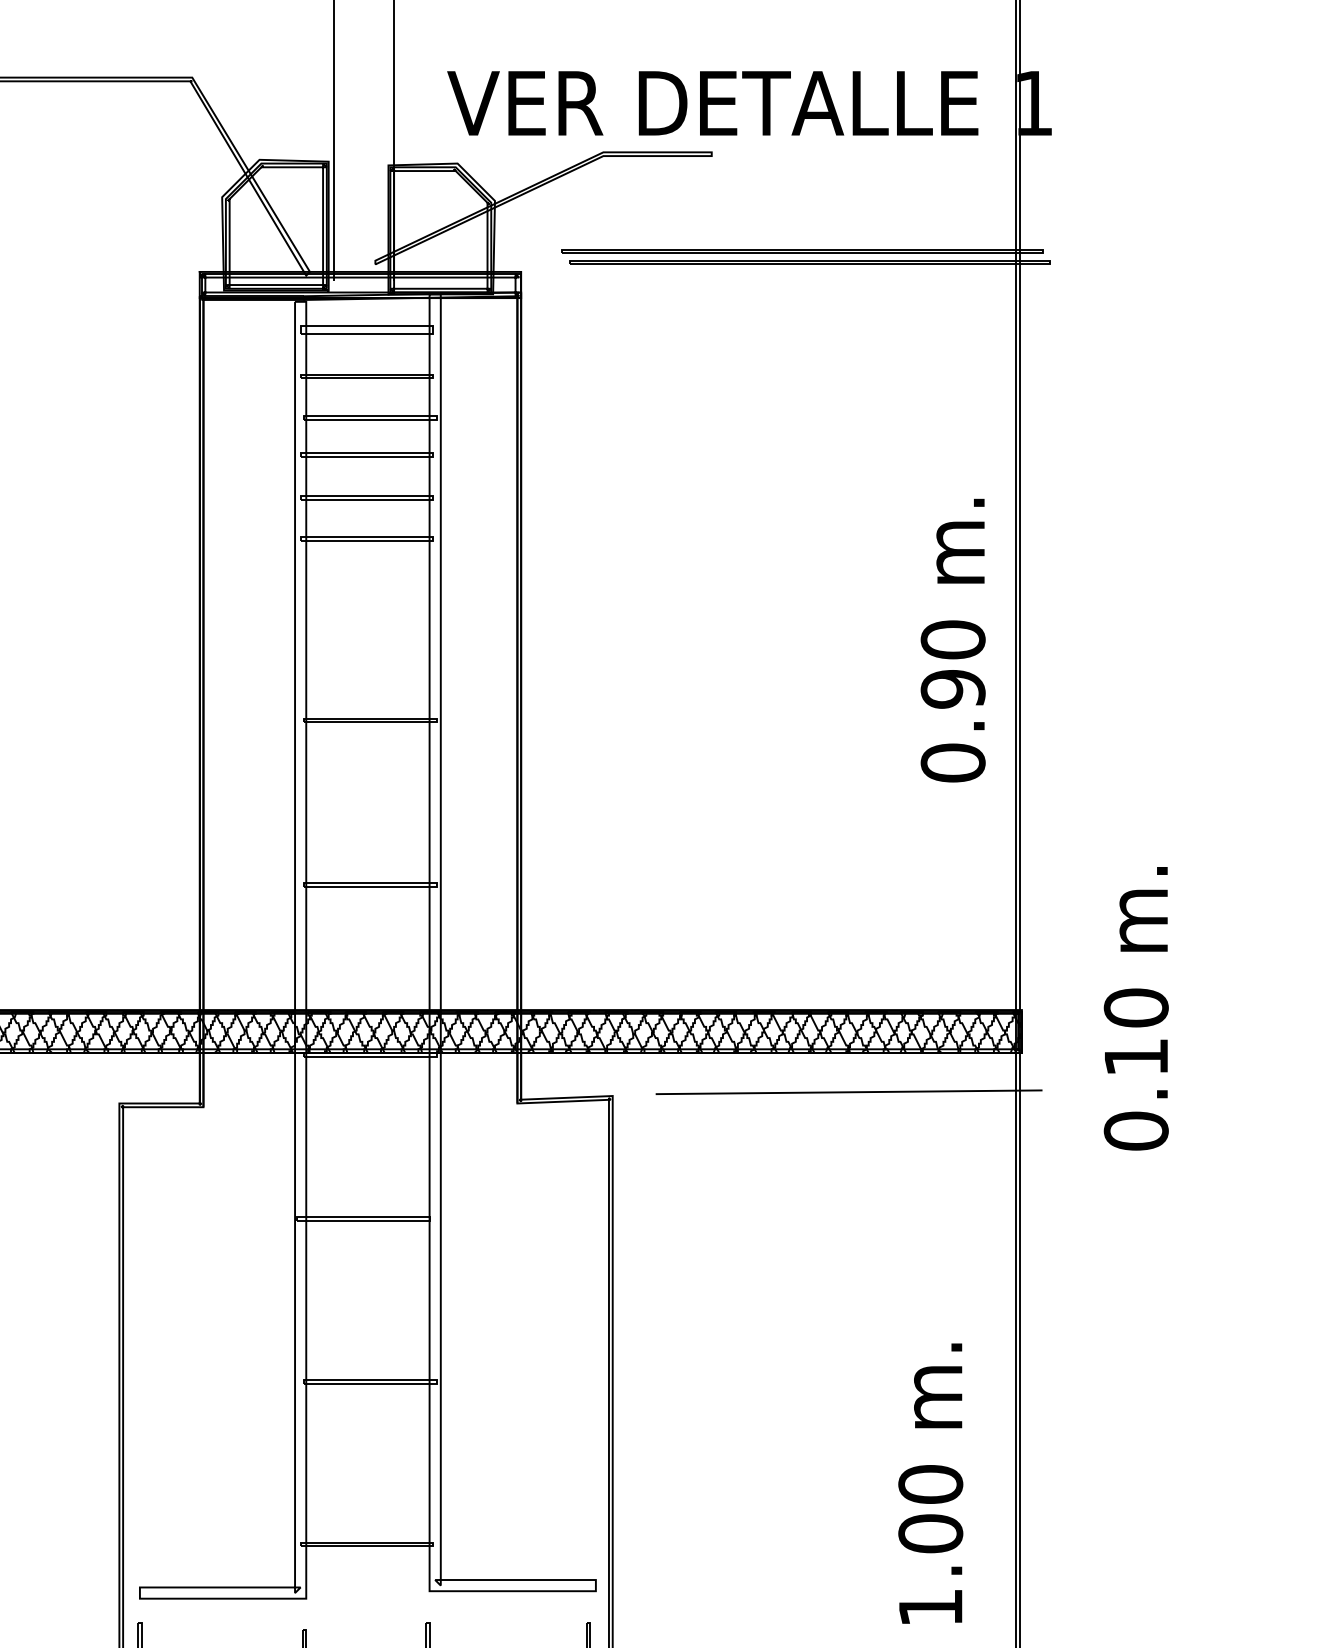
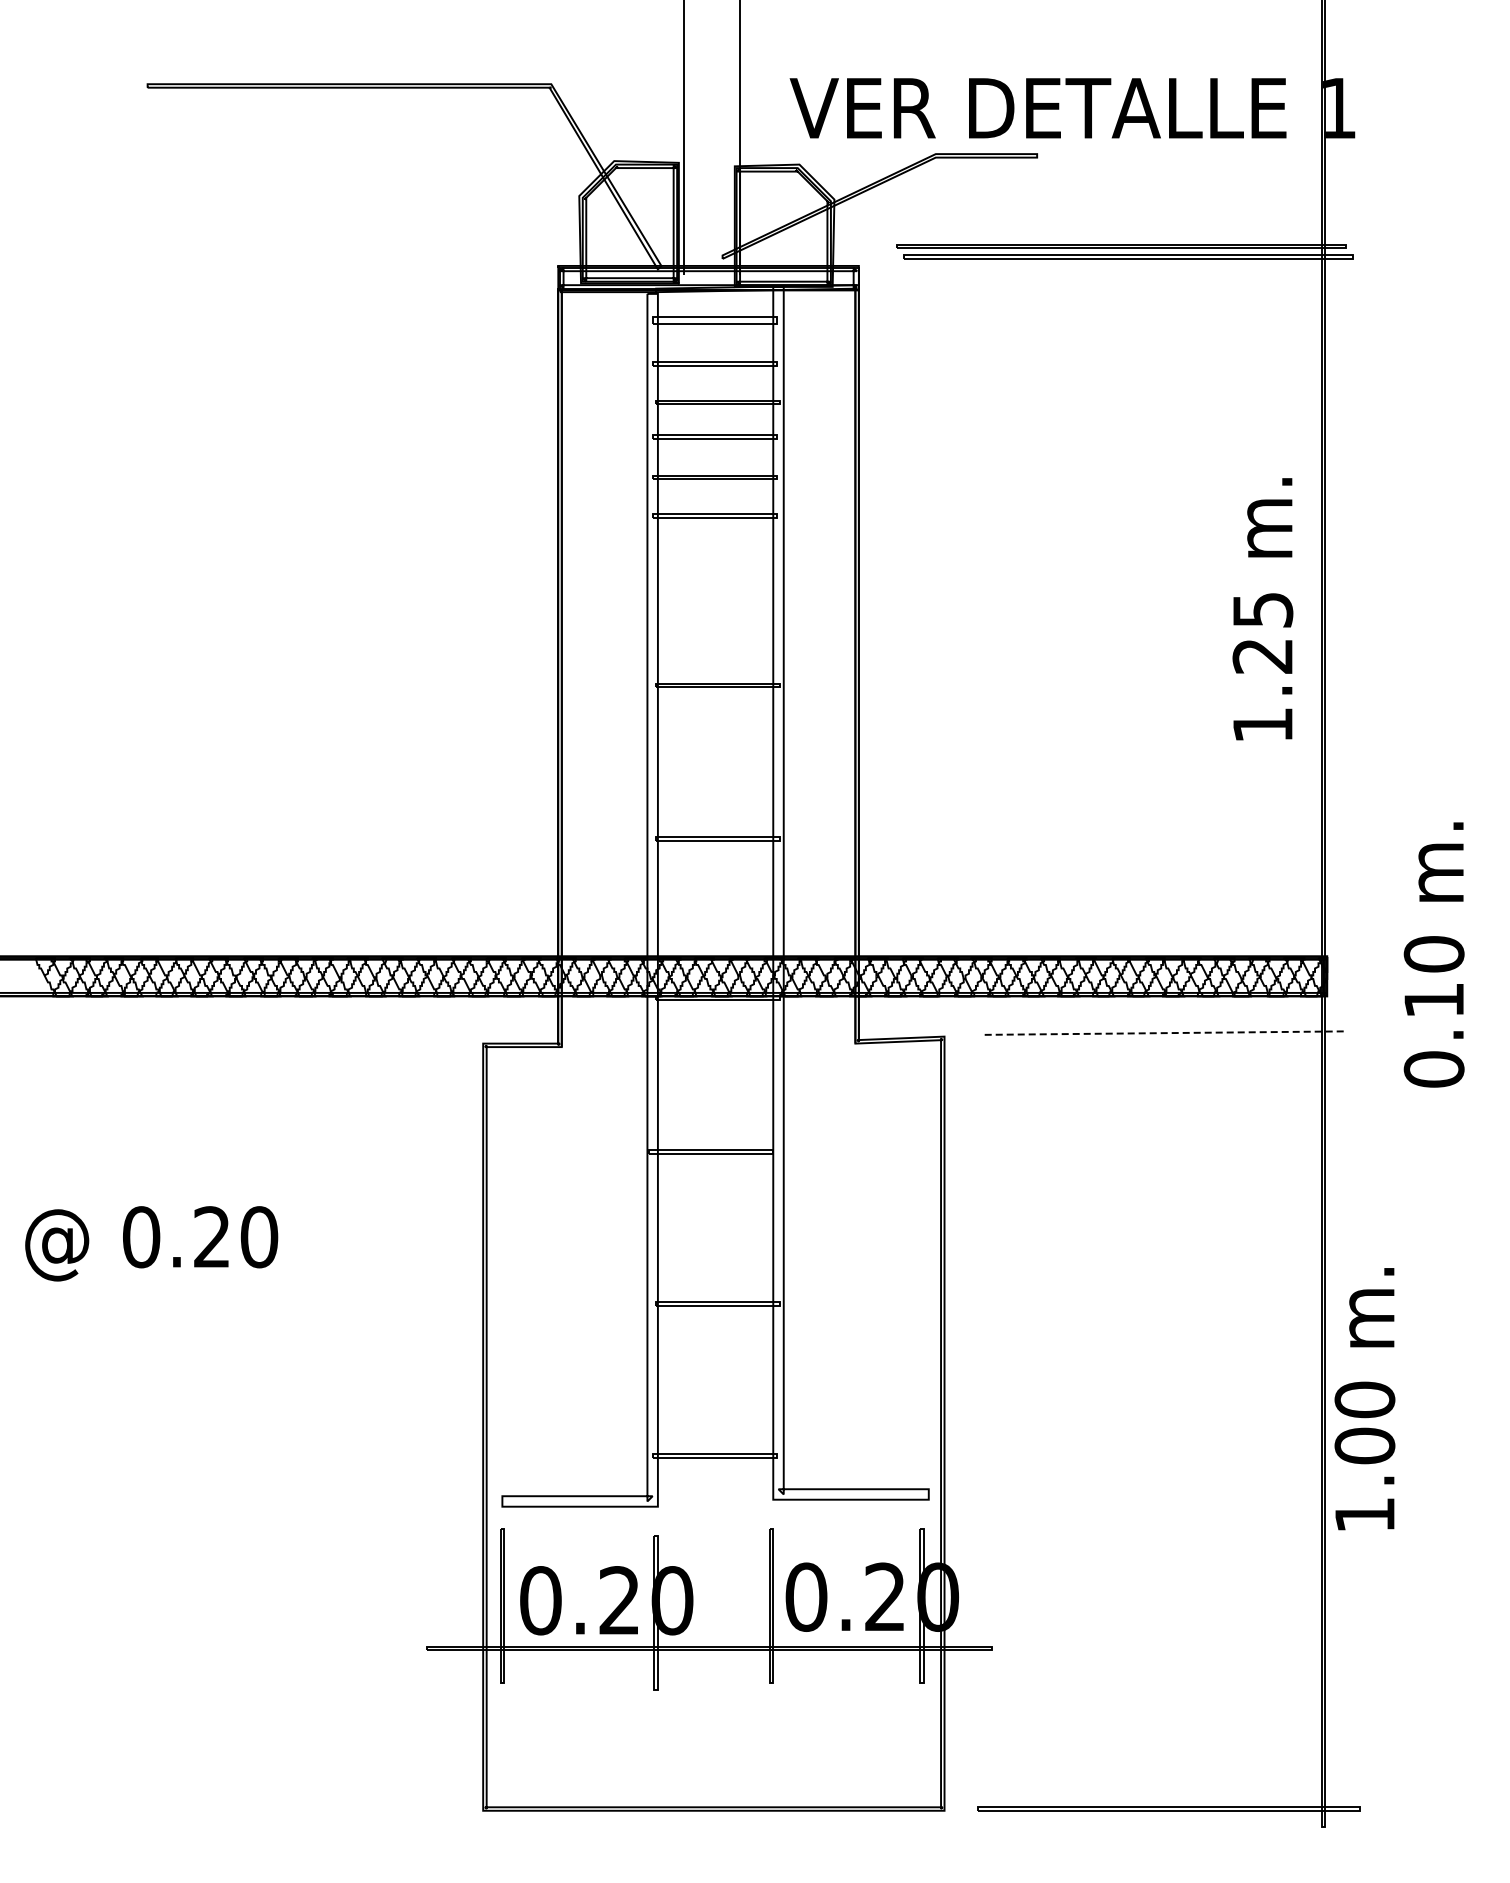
text: (952, 701) -> (1262, 667), 0.90 -> 1.25
line: (849, 1092) -> (1165, 1033), solid -> dashed
text: (930, 1484) -> (1364, 1399), moved

